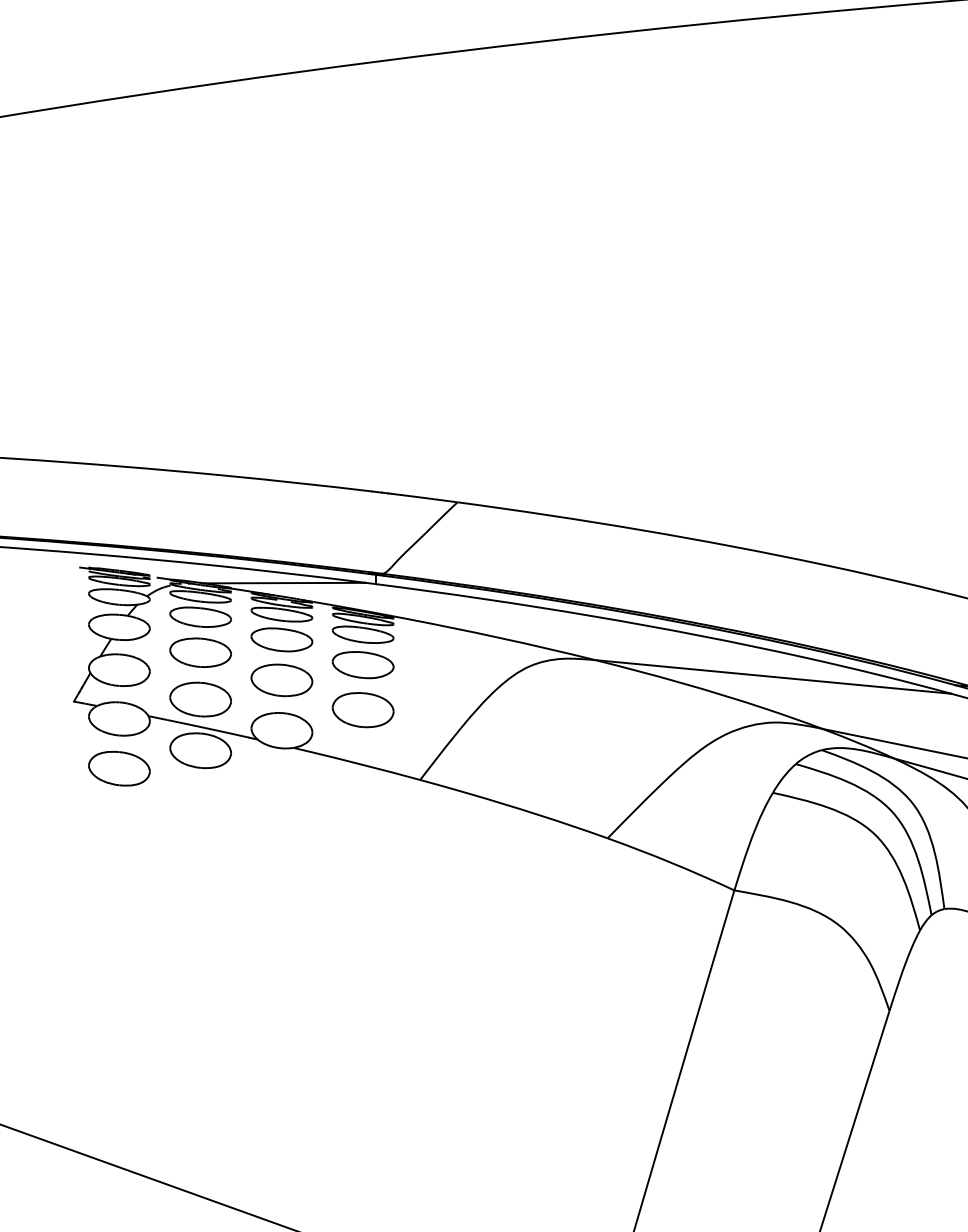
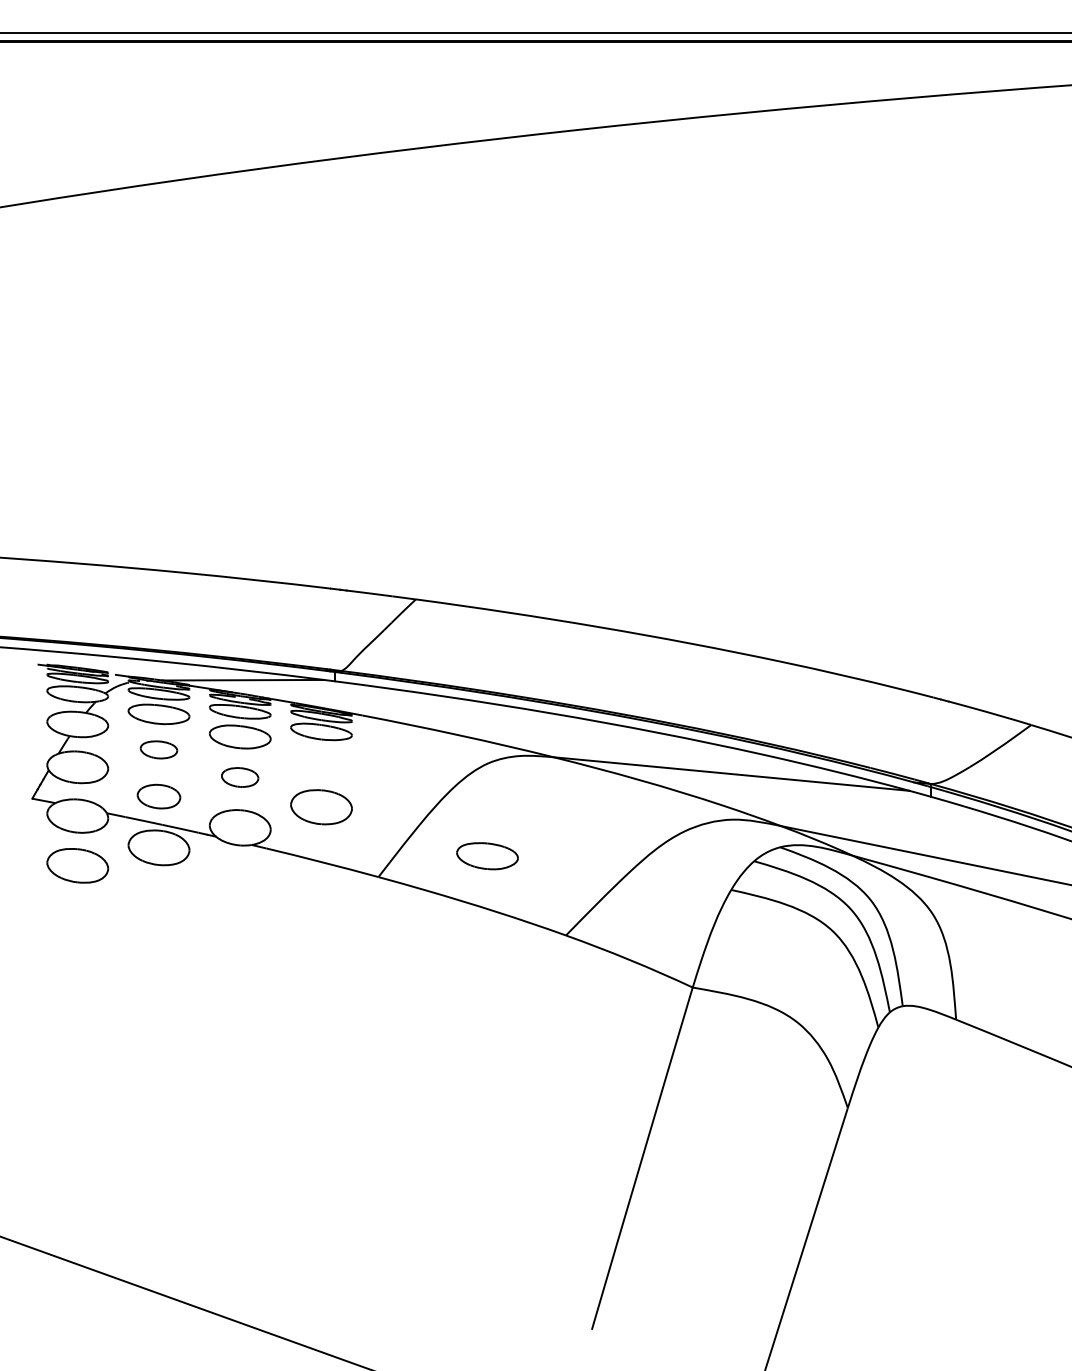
part: (200, 652) -> (158, 749), size x0.6
part: (363, 665) -> (487, 856), moved
part: (281, 680) -> (239, 777), size x0.6
part: (200, 699) -> (158, 796), size x0.7

